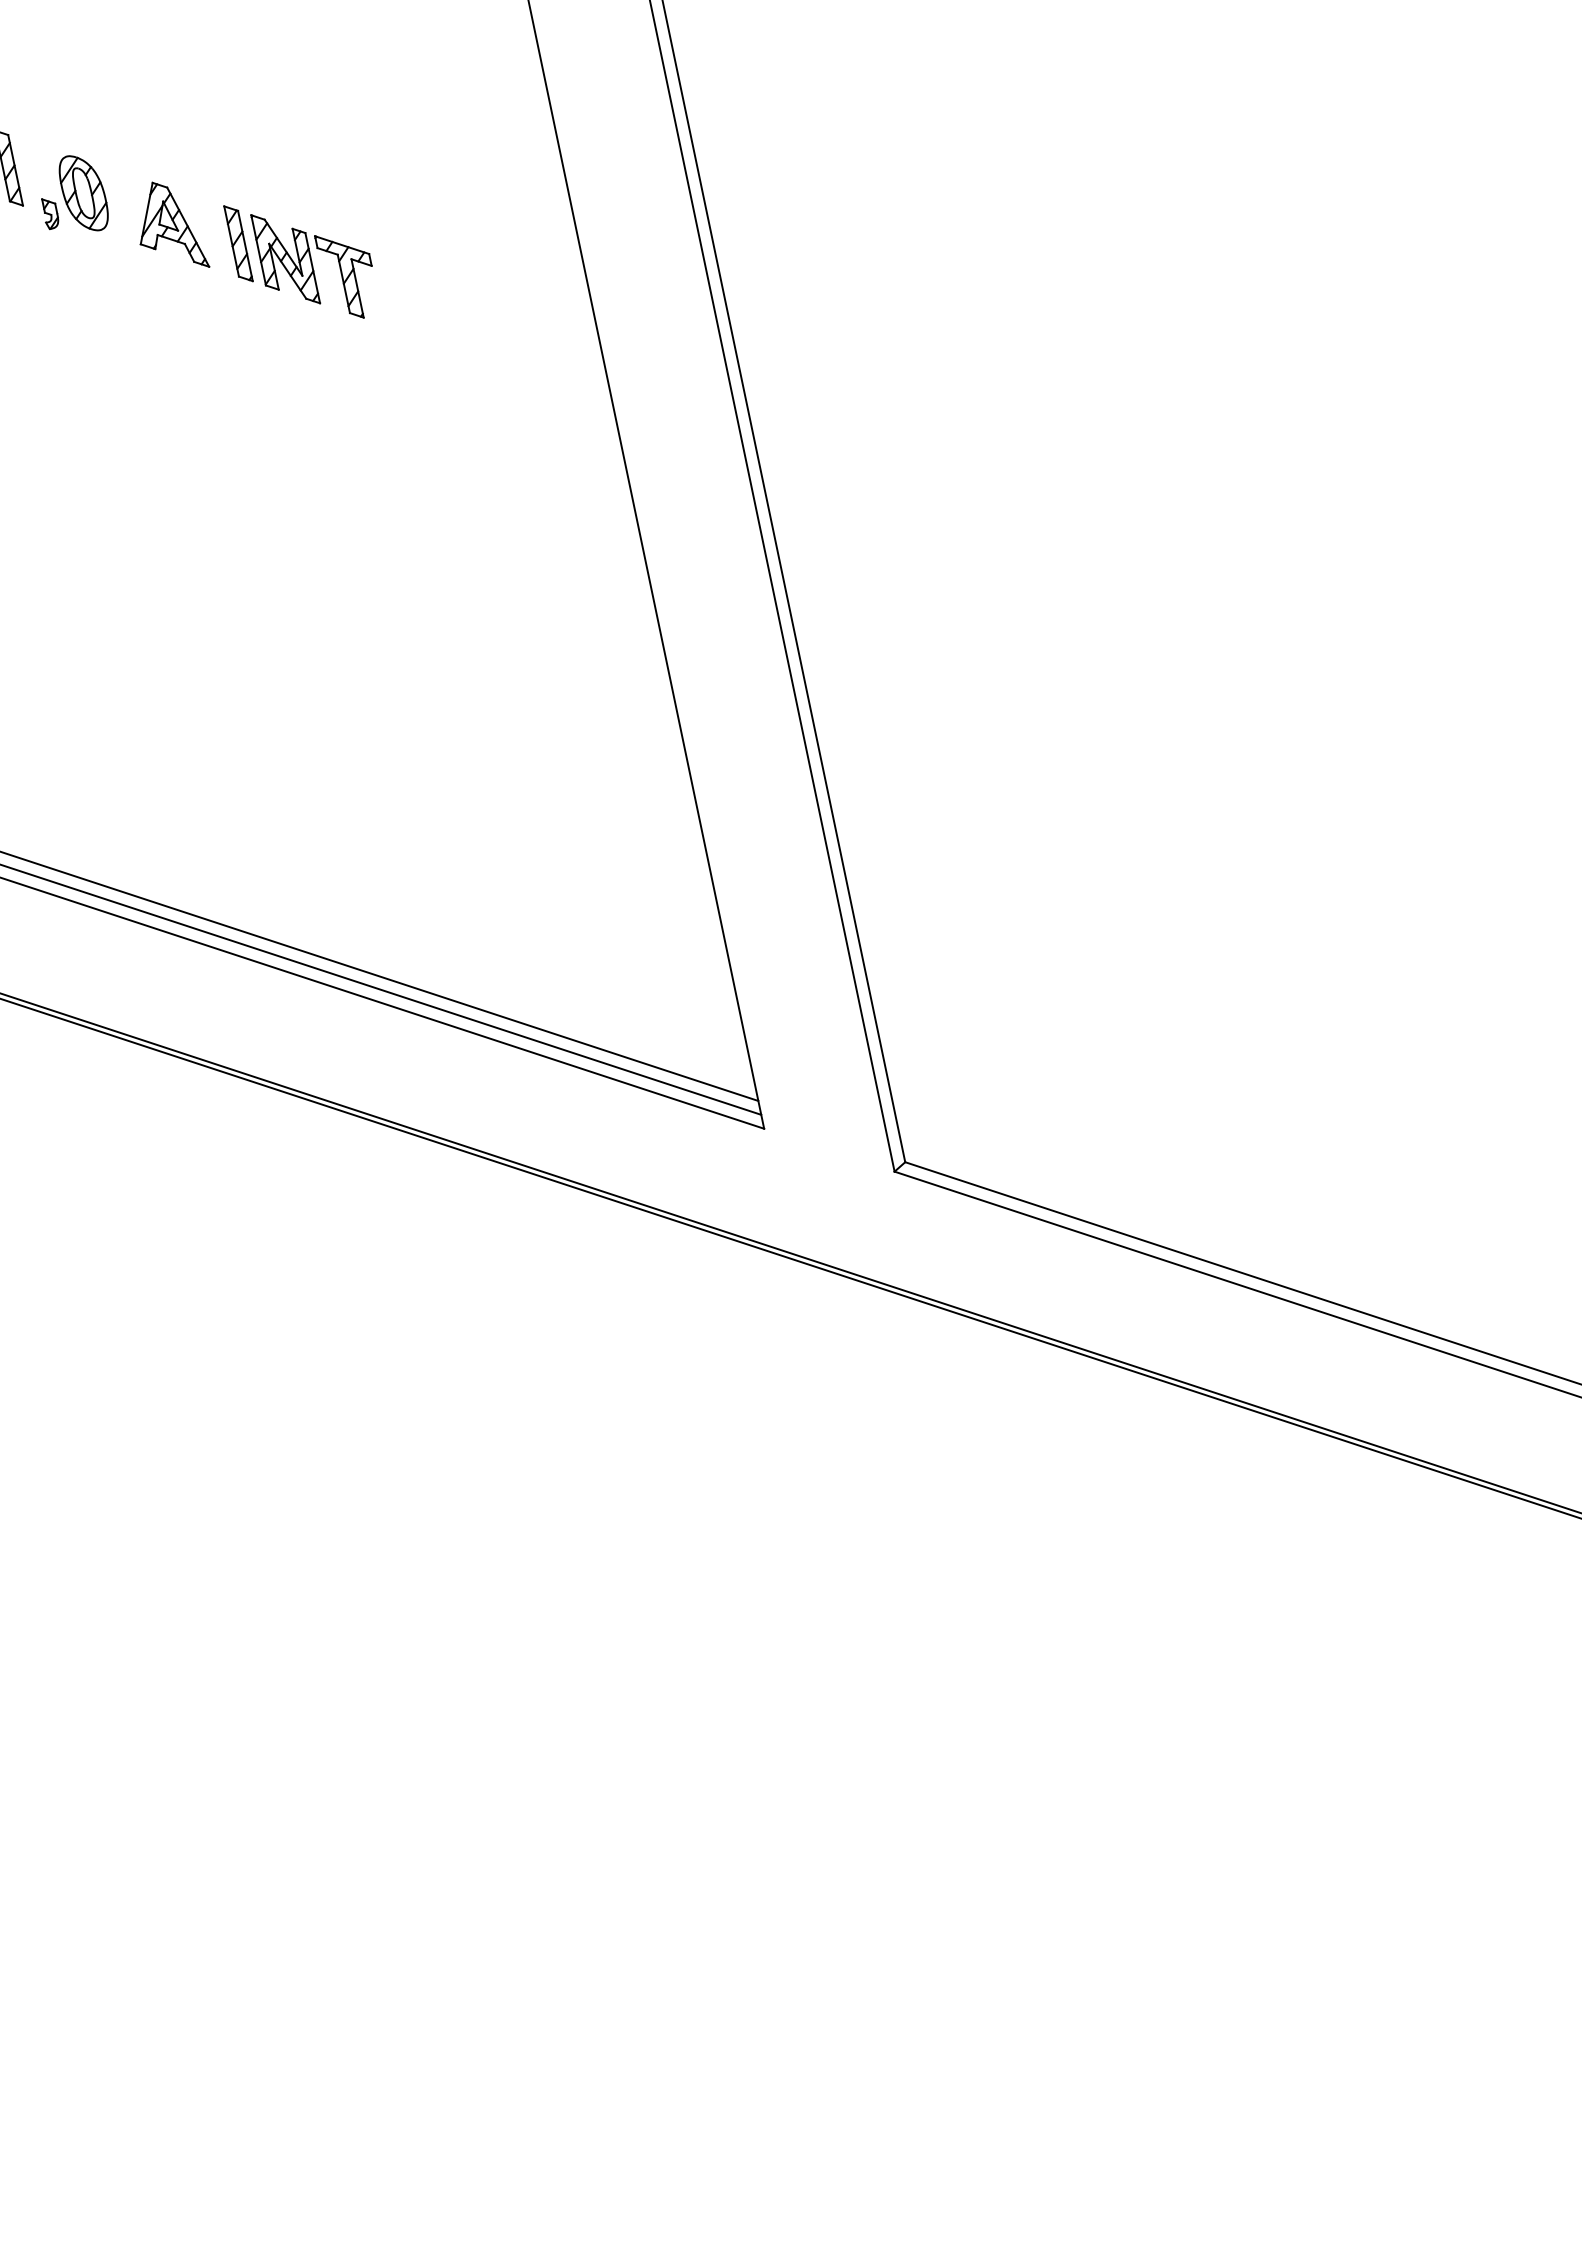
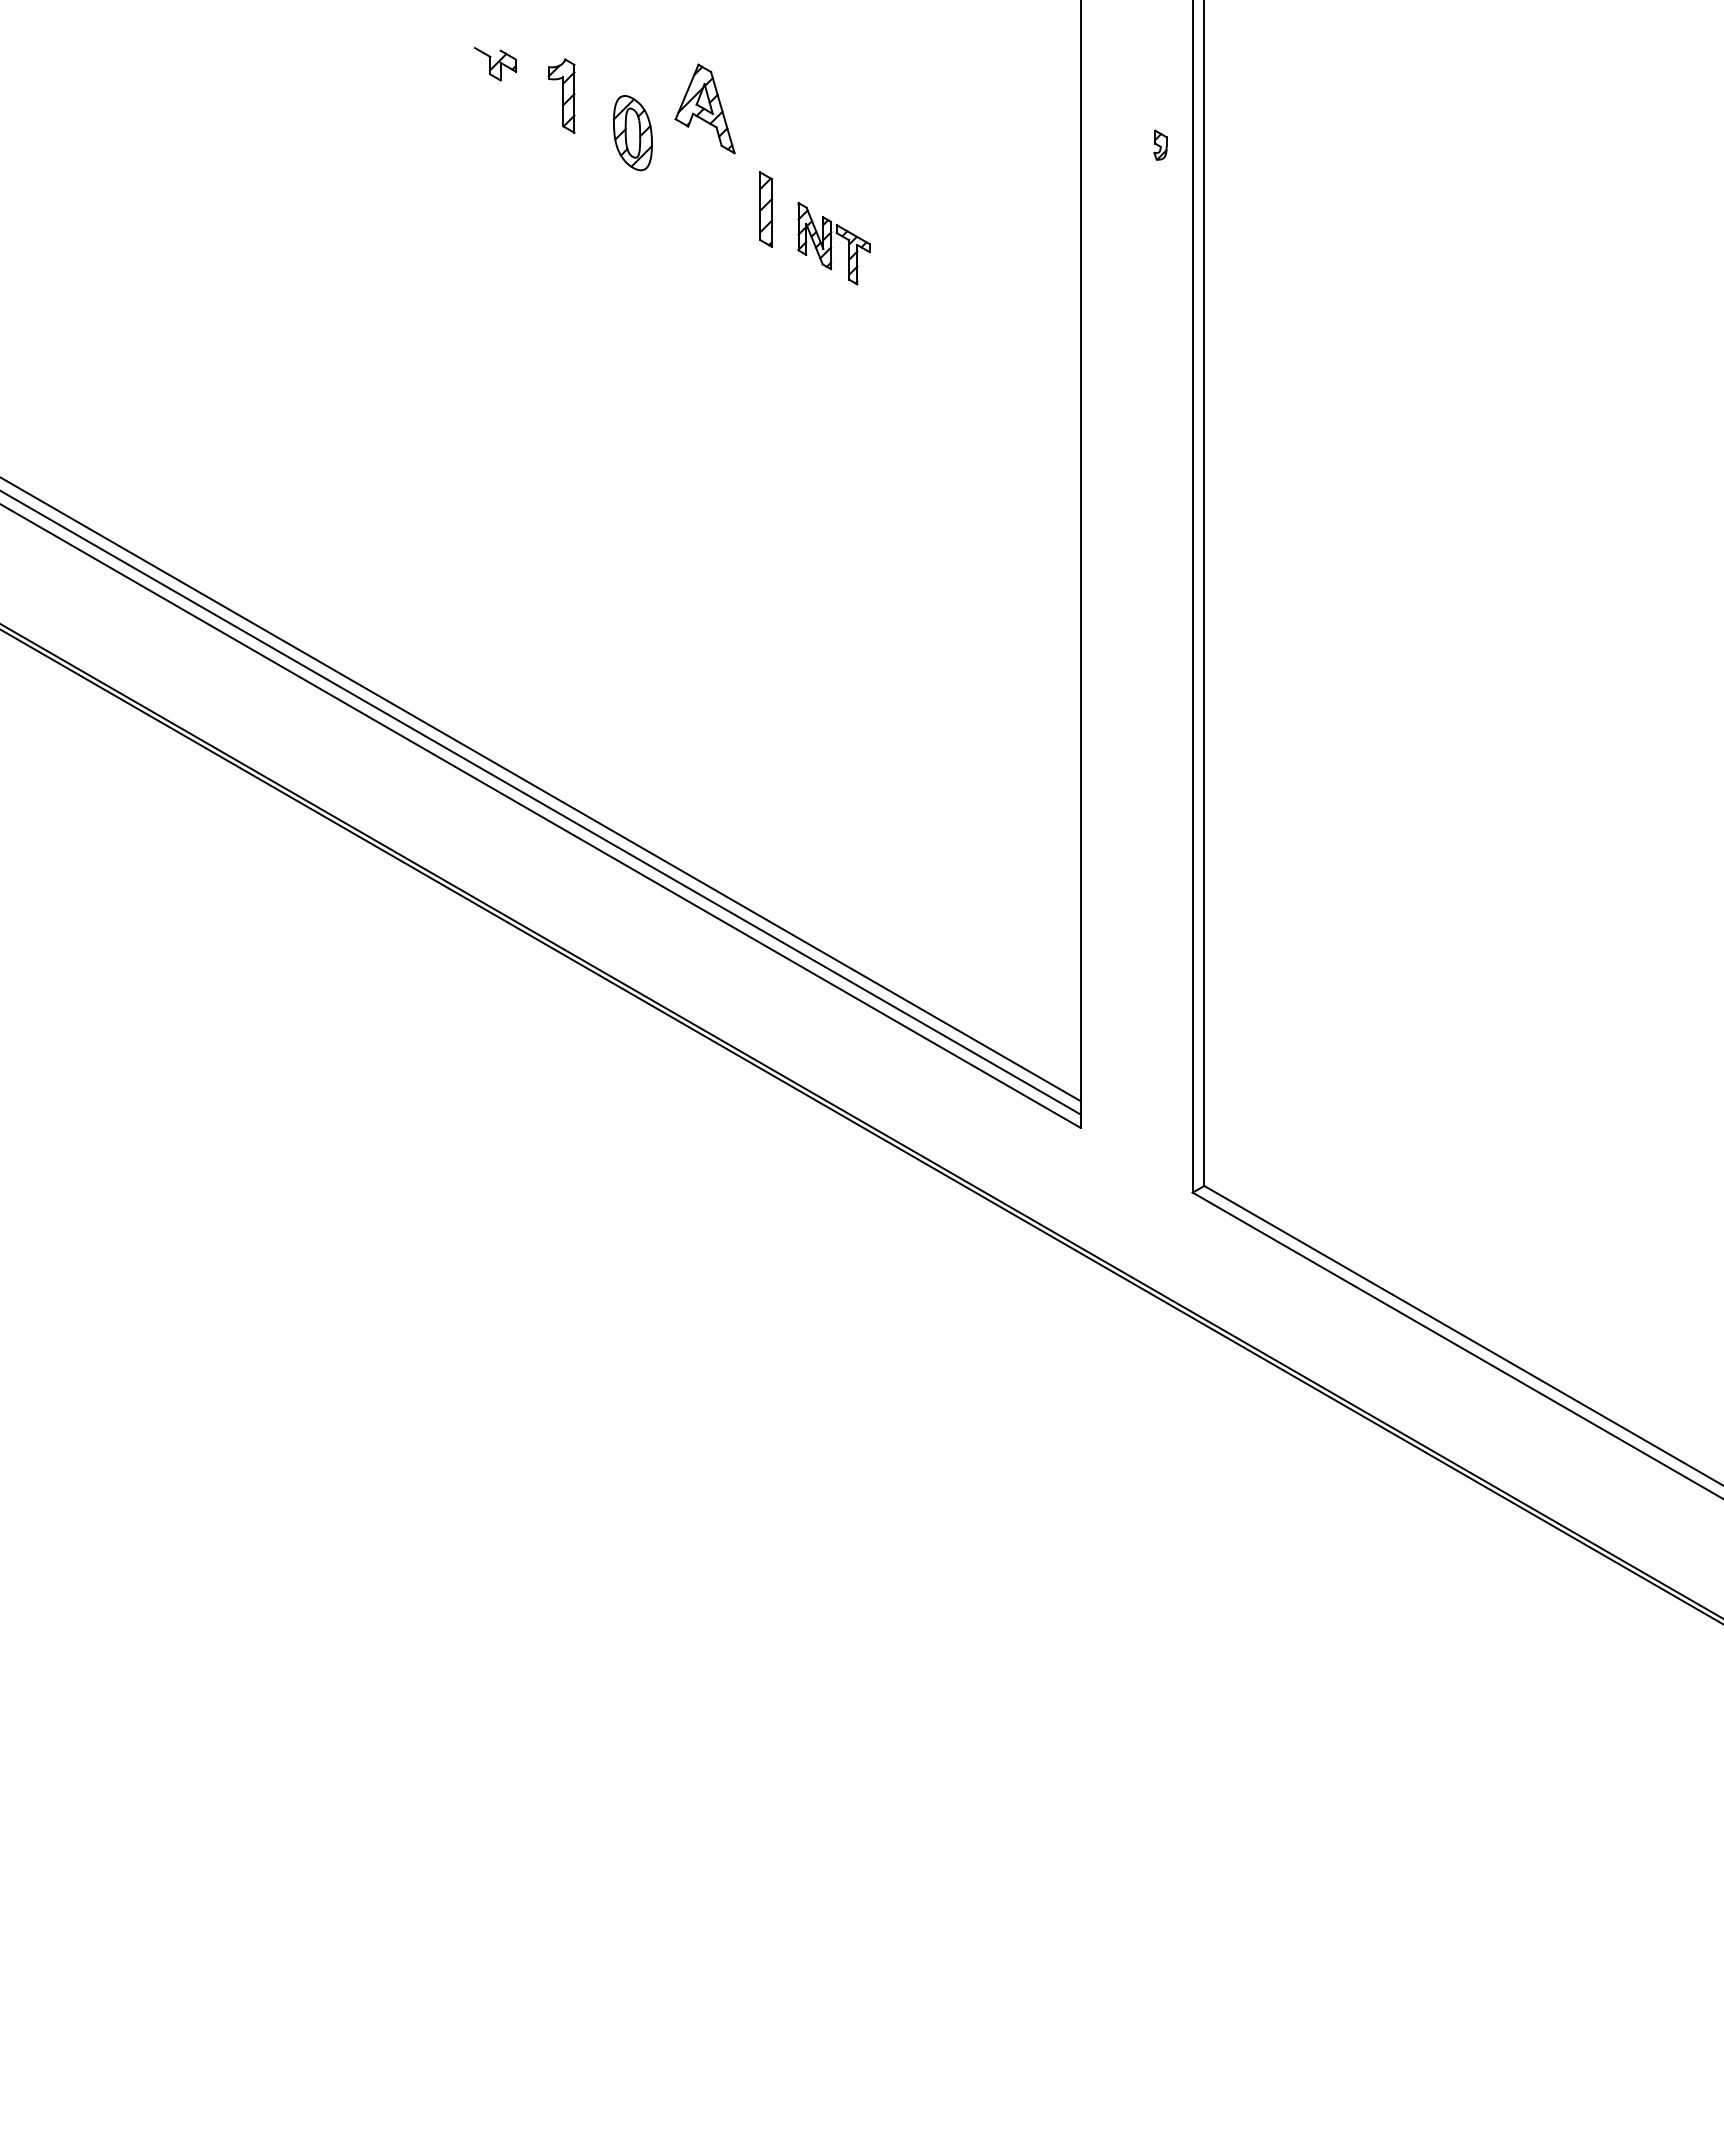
part: (50, 212) -> (1160, 144), moved
part: (168, 226) -> (704, 108), moved
part: (315, 264) -> (833, 243), size x0.7

